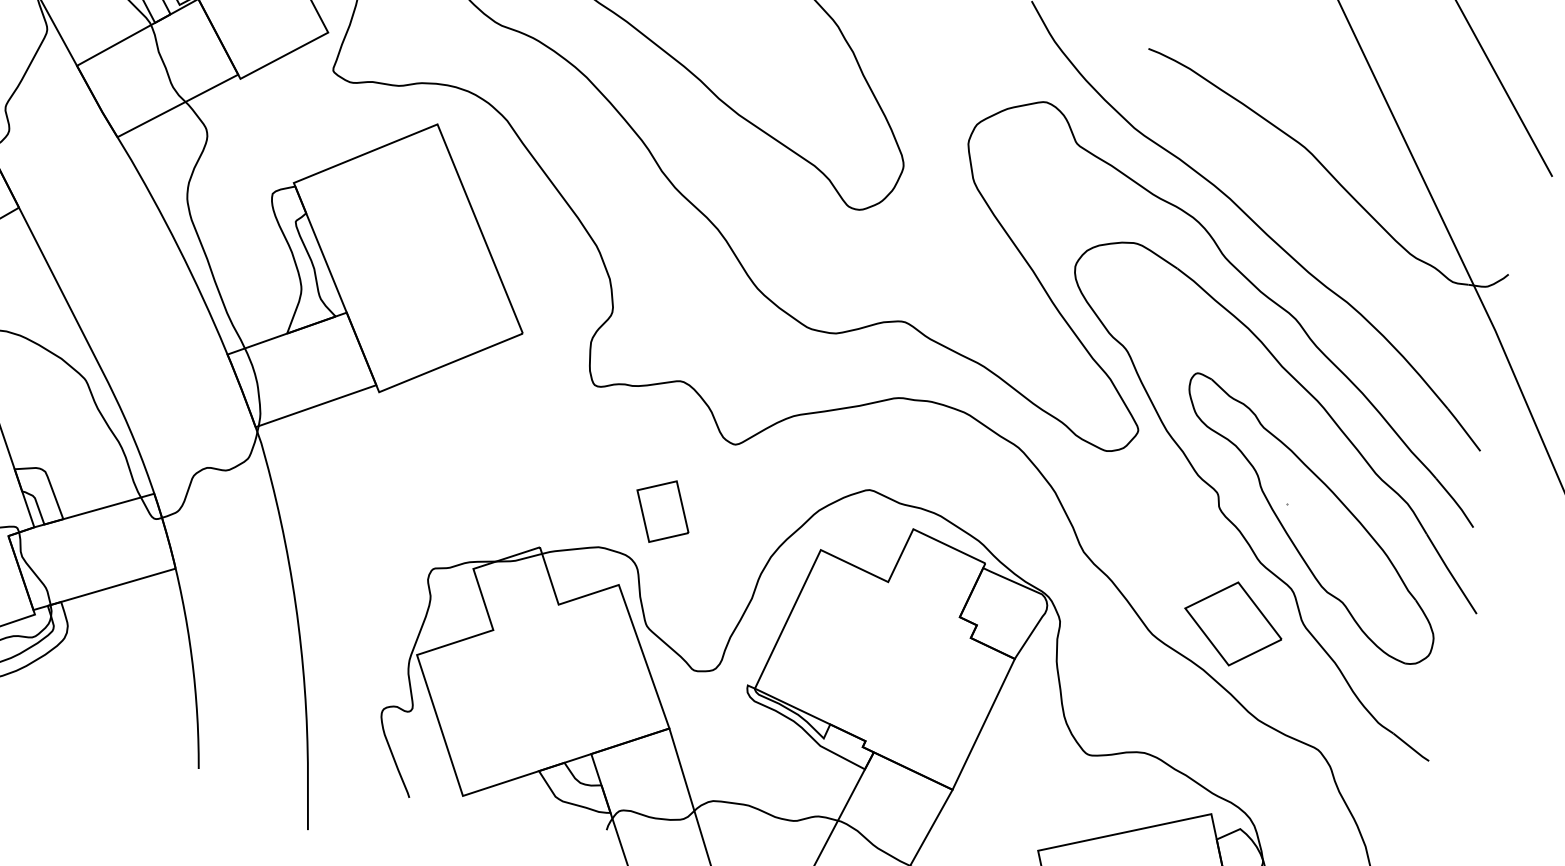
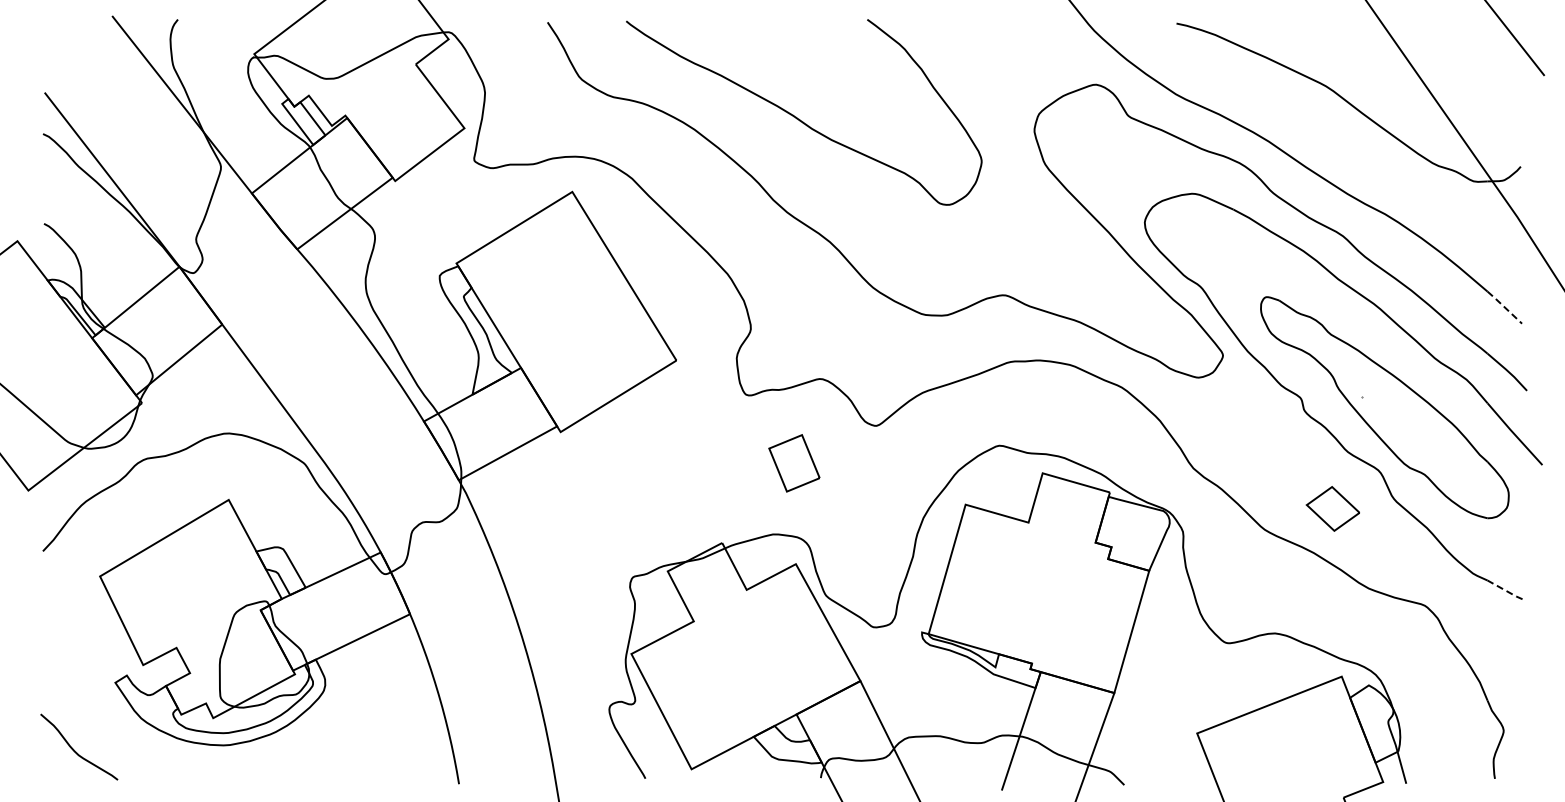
line: (1463, 429) -> (1504, 307), solid -> dashed
part: (662, 511) -> (794, 463), moved
part: (1232, 623) -> (1332, 508), size x0.6
line: (1410, 747) -> (1504, 590), solid -> dashed

